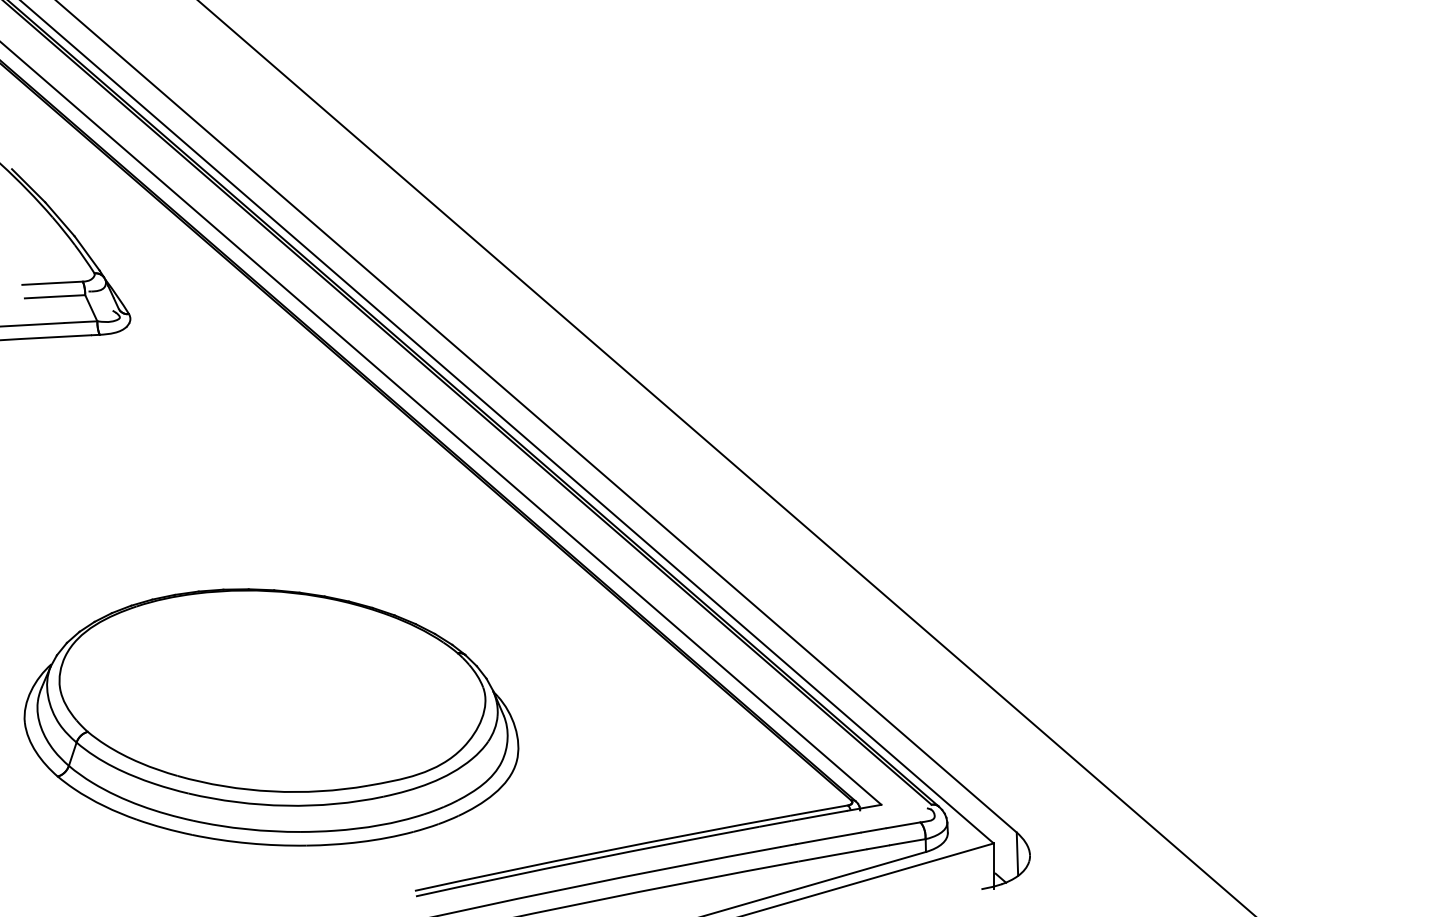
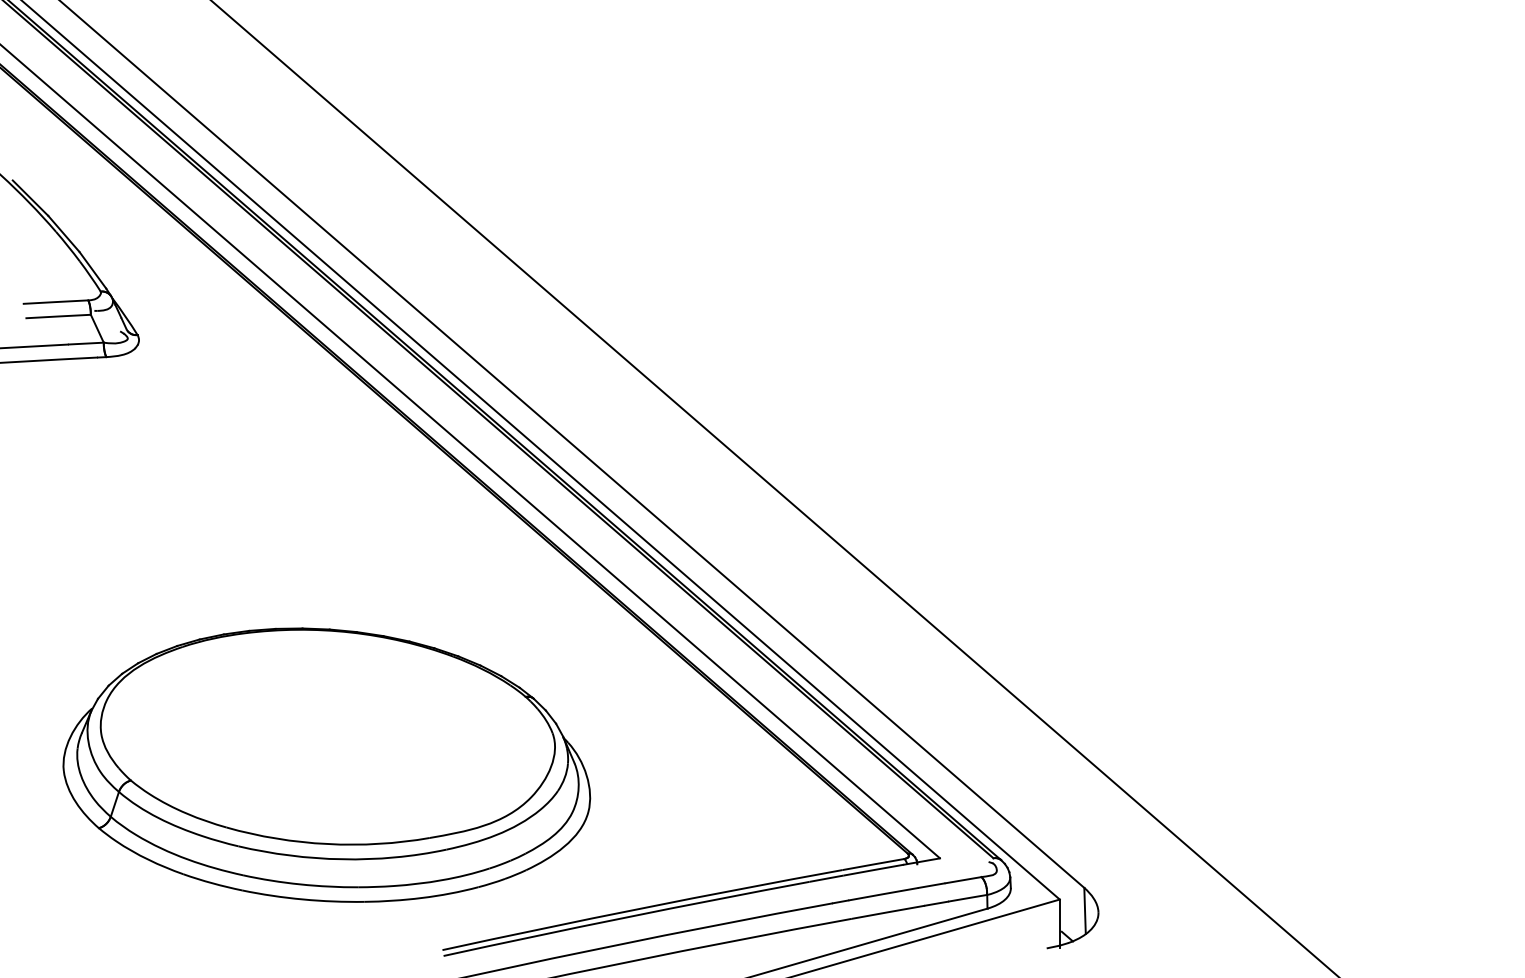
part: (271, 717) -> (326, 765), moved

